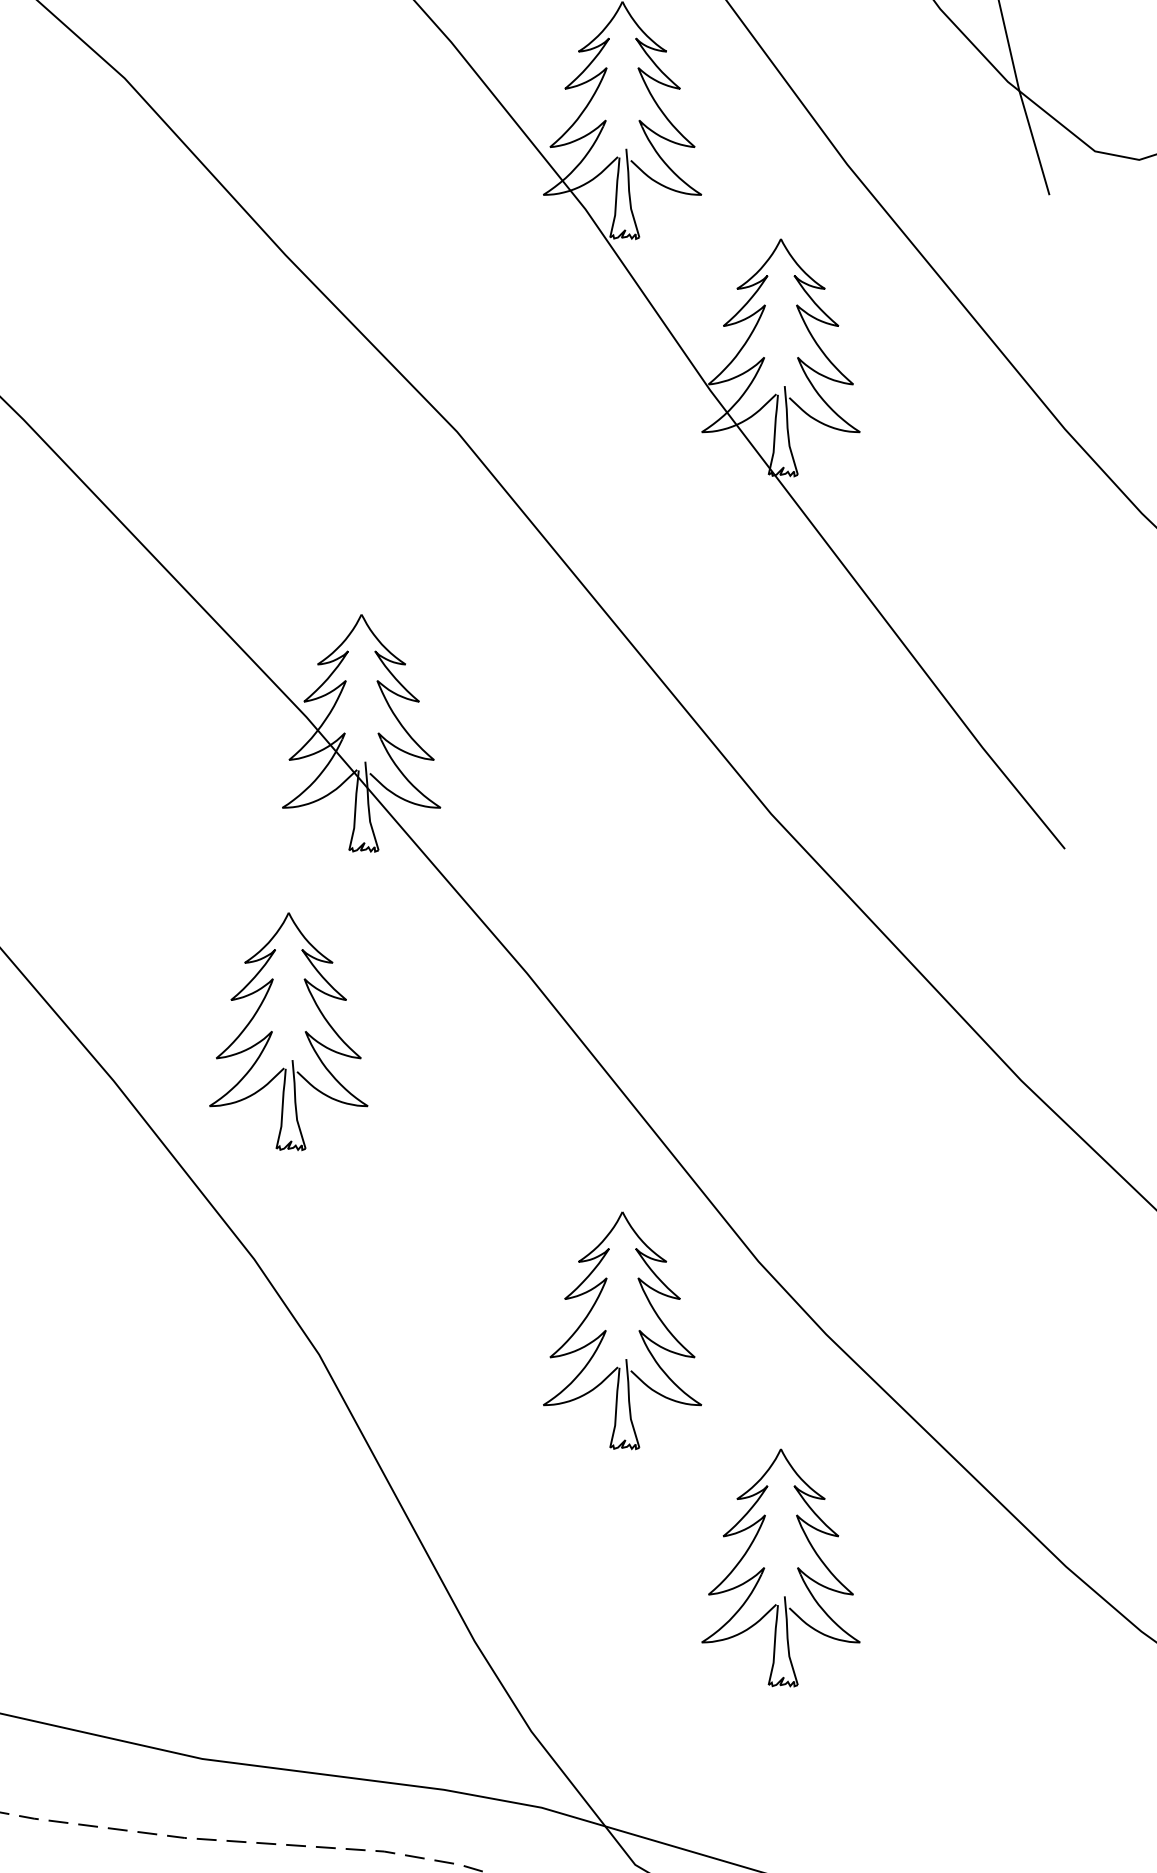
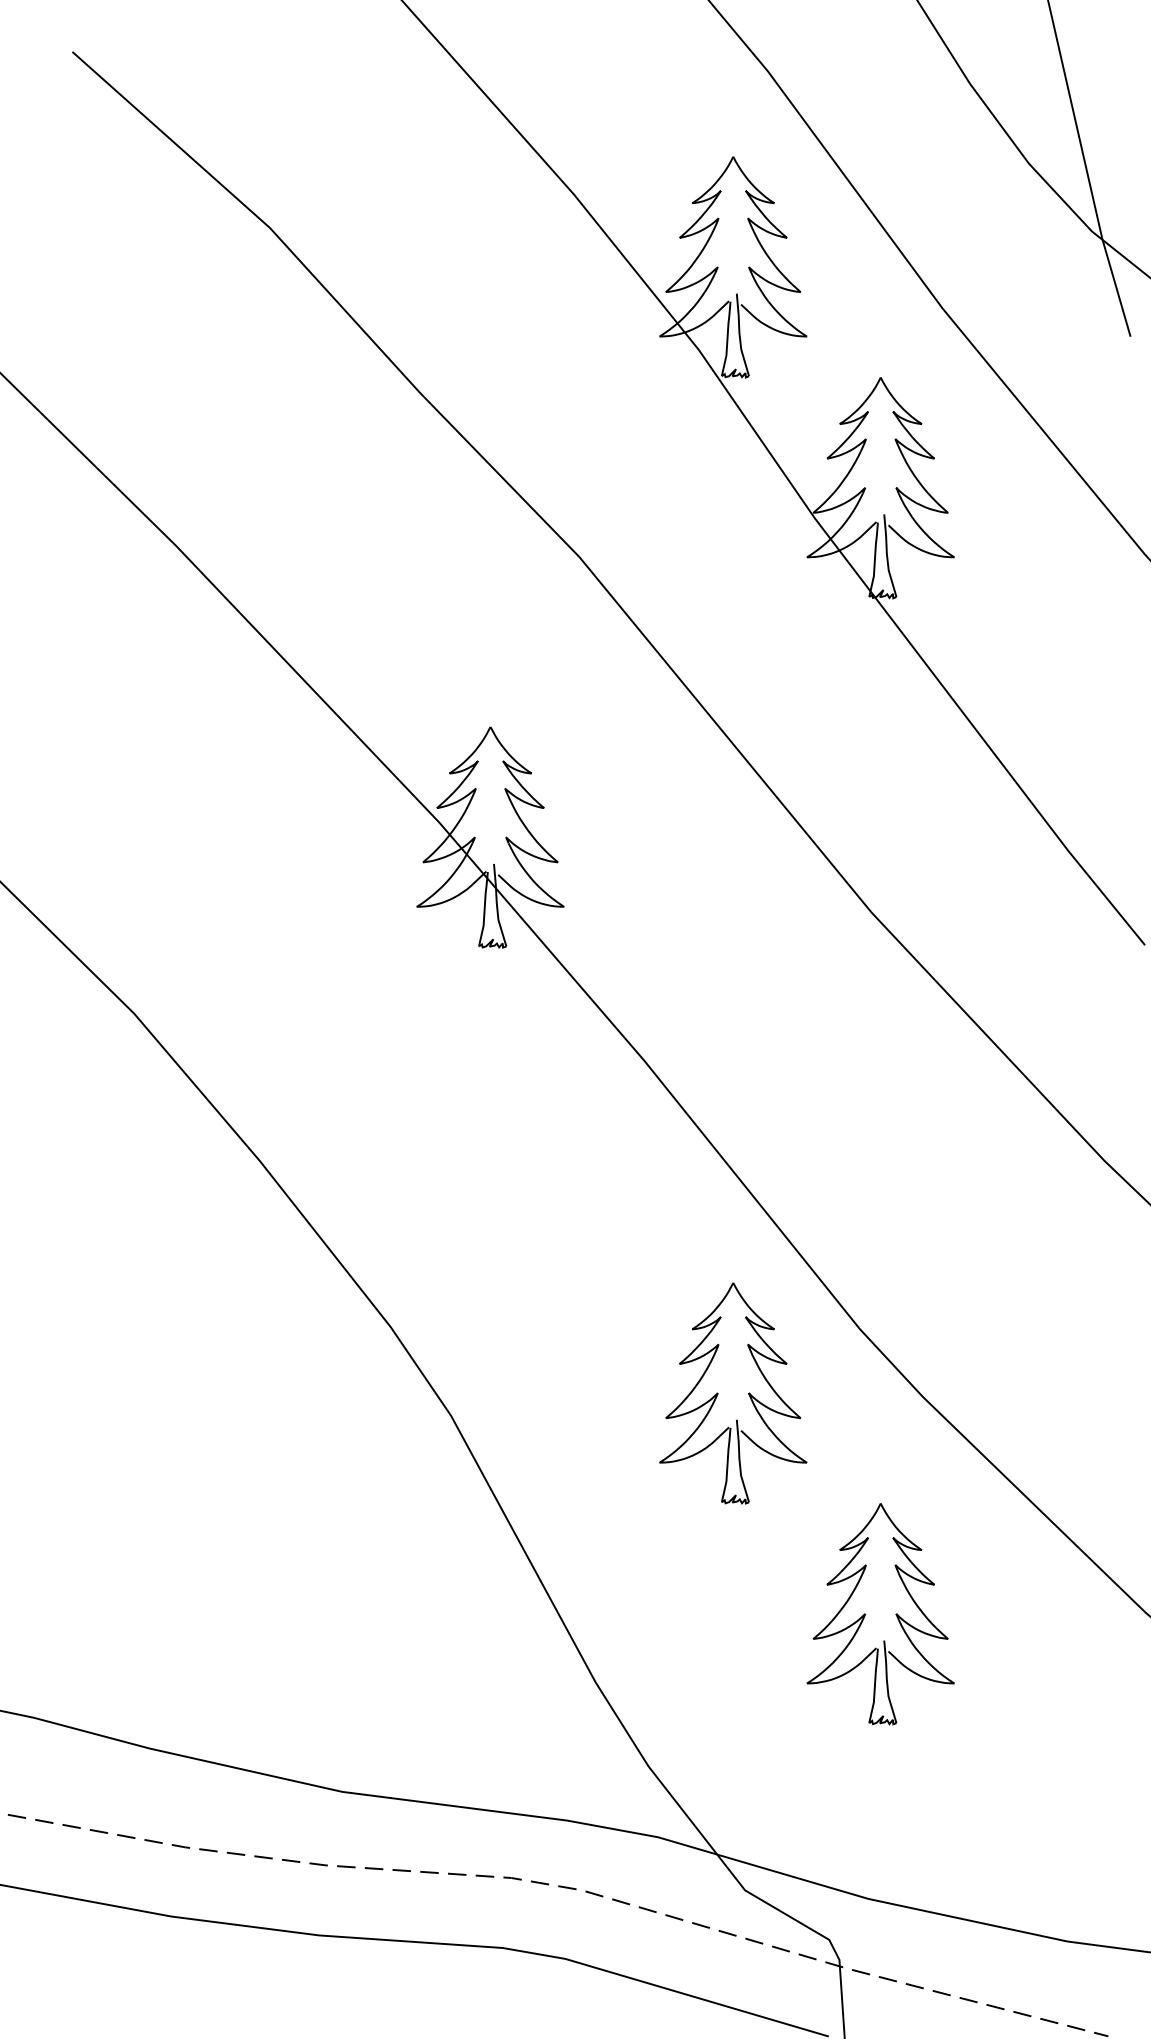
part: (272, 1032) -> (407, 1115), removed

